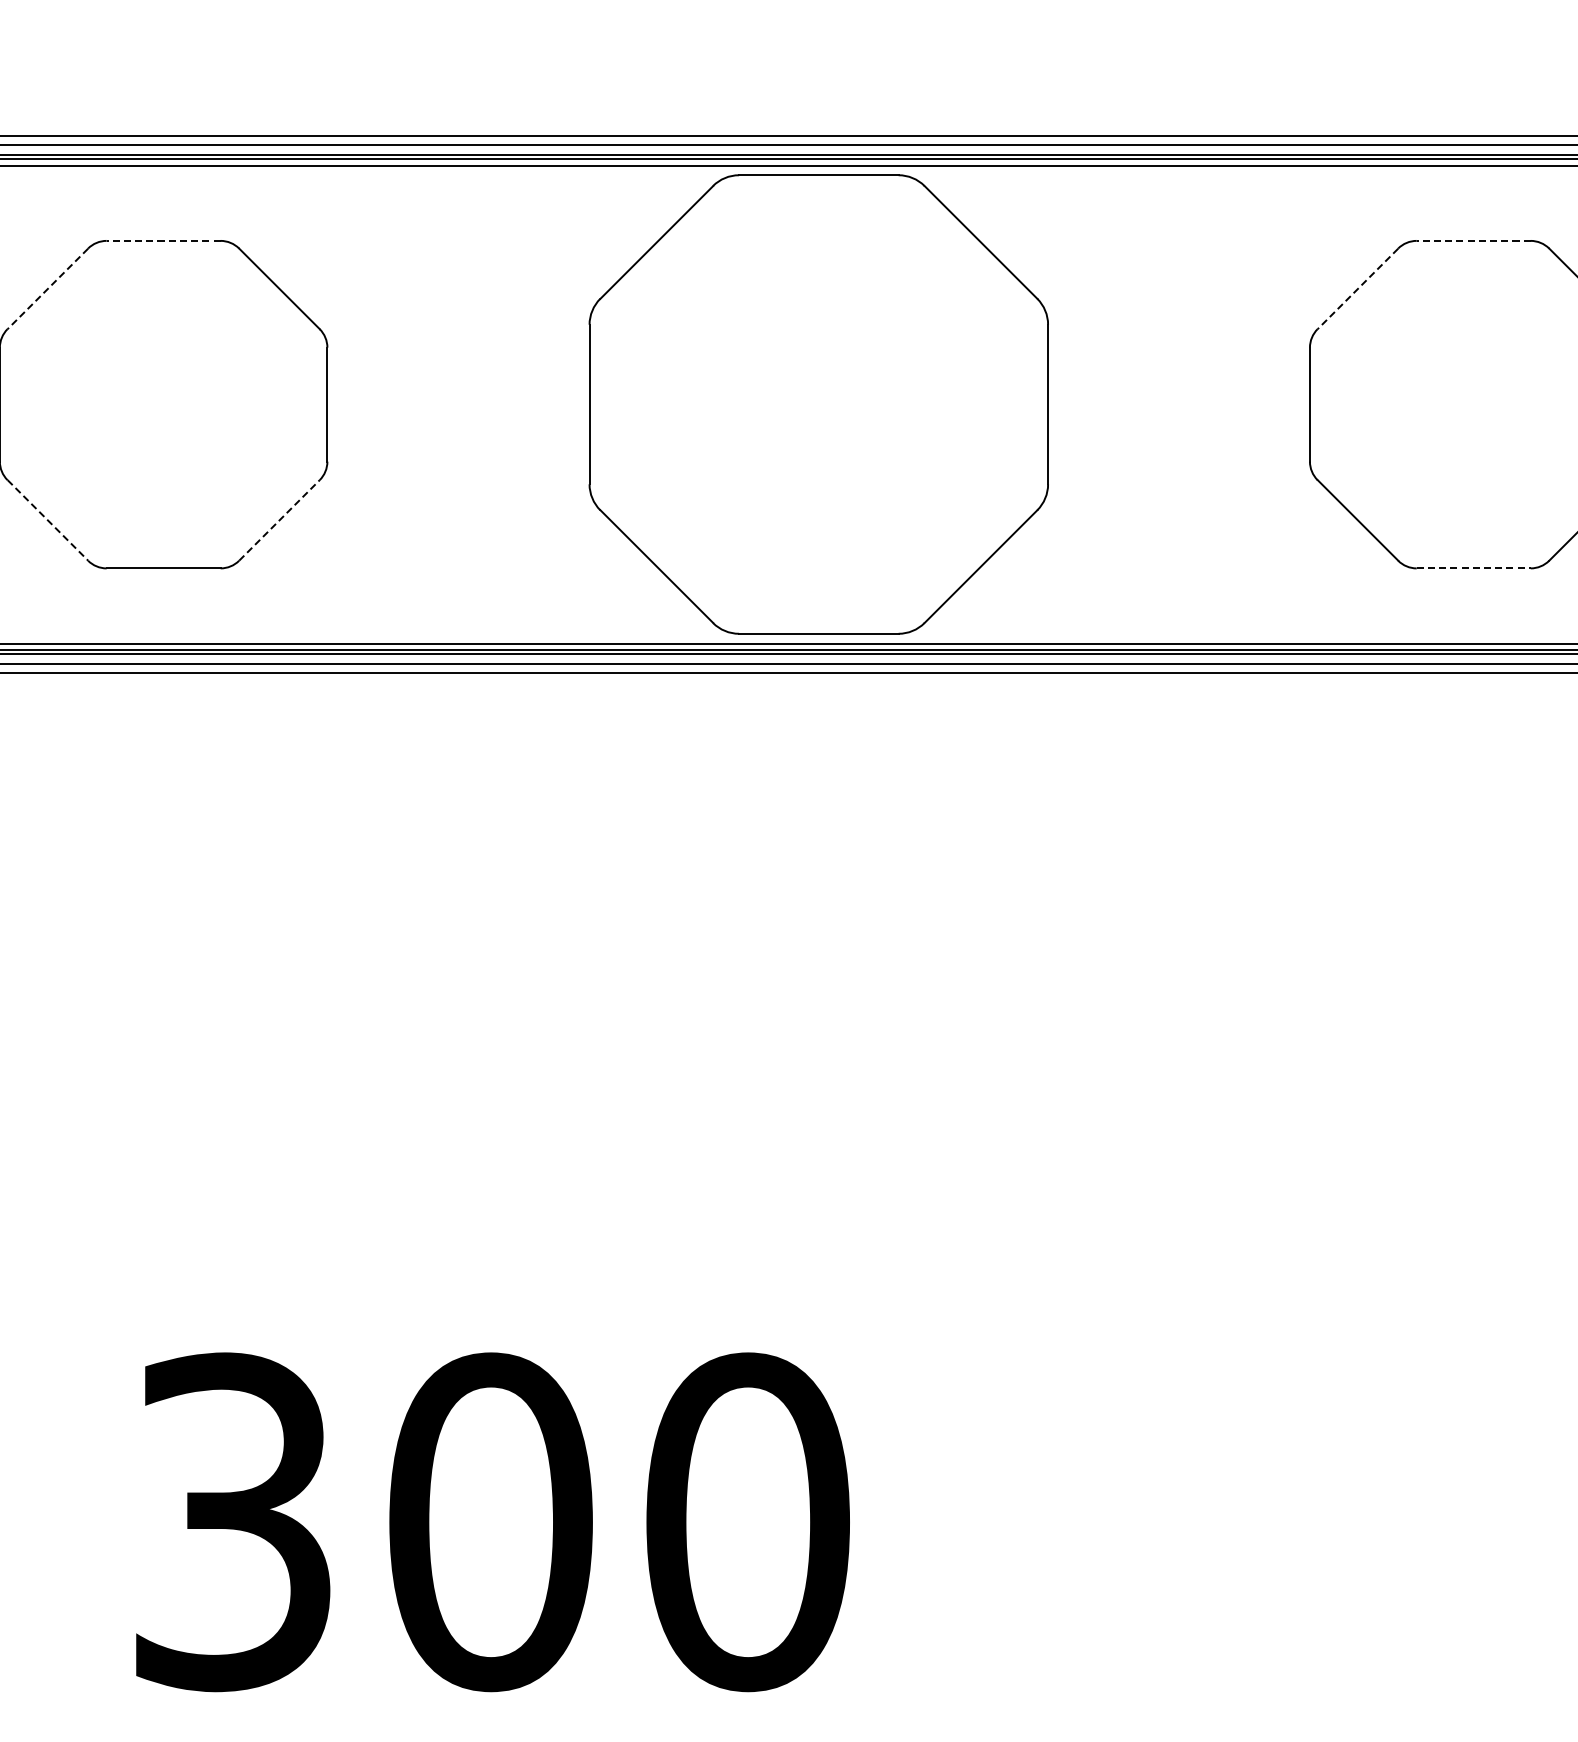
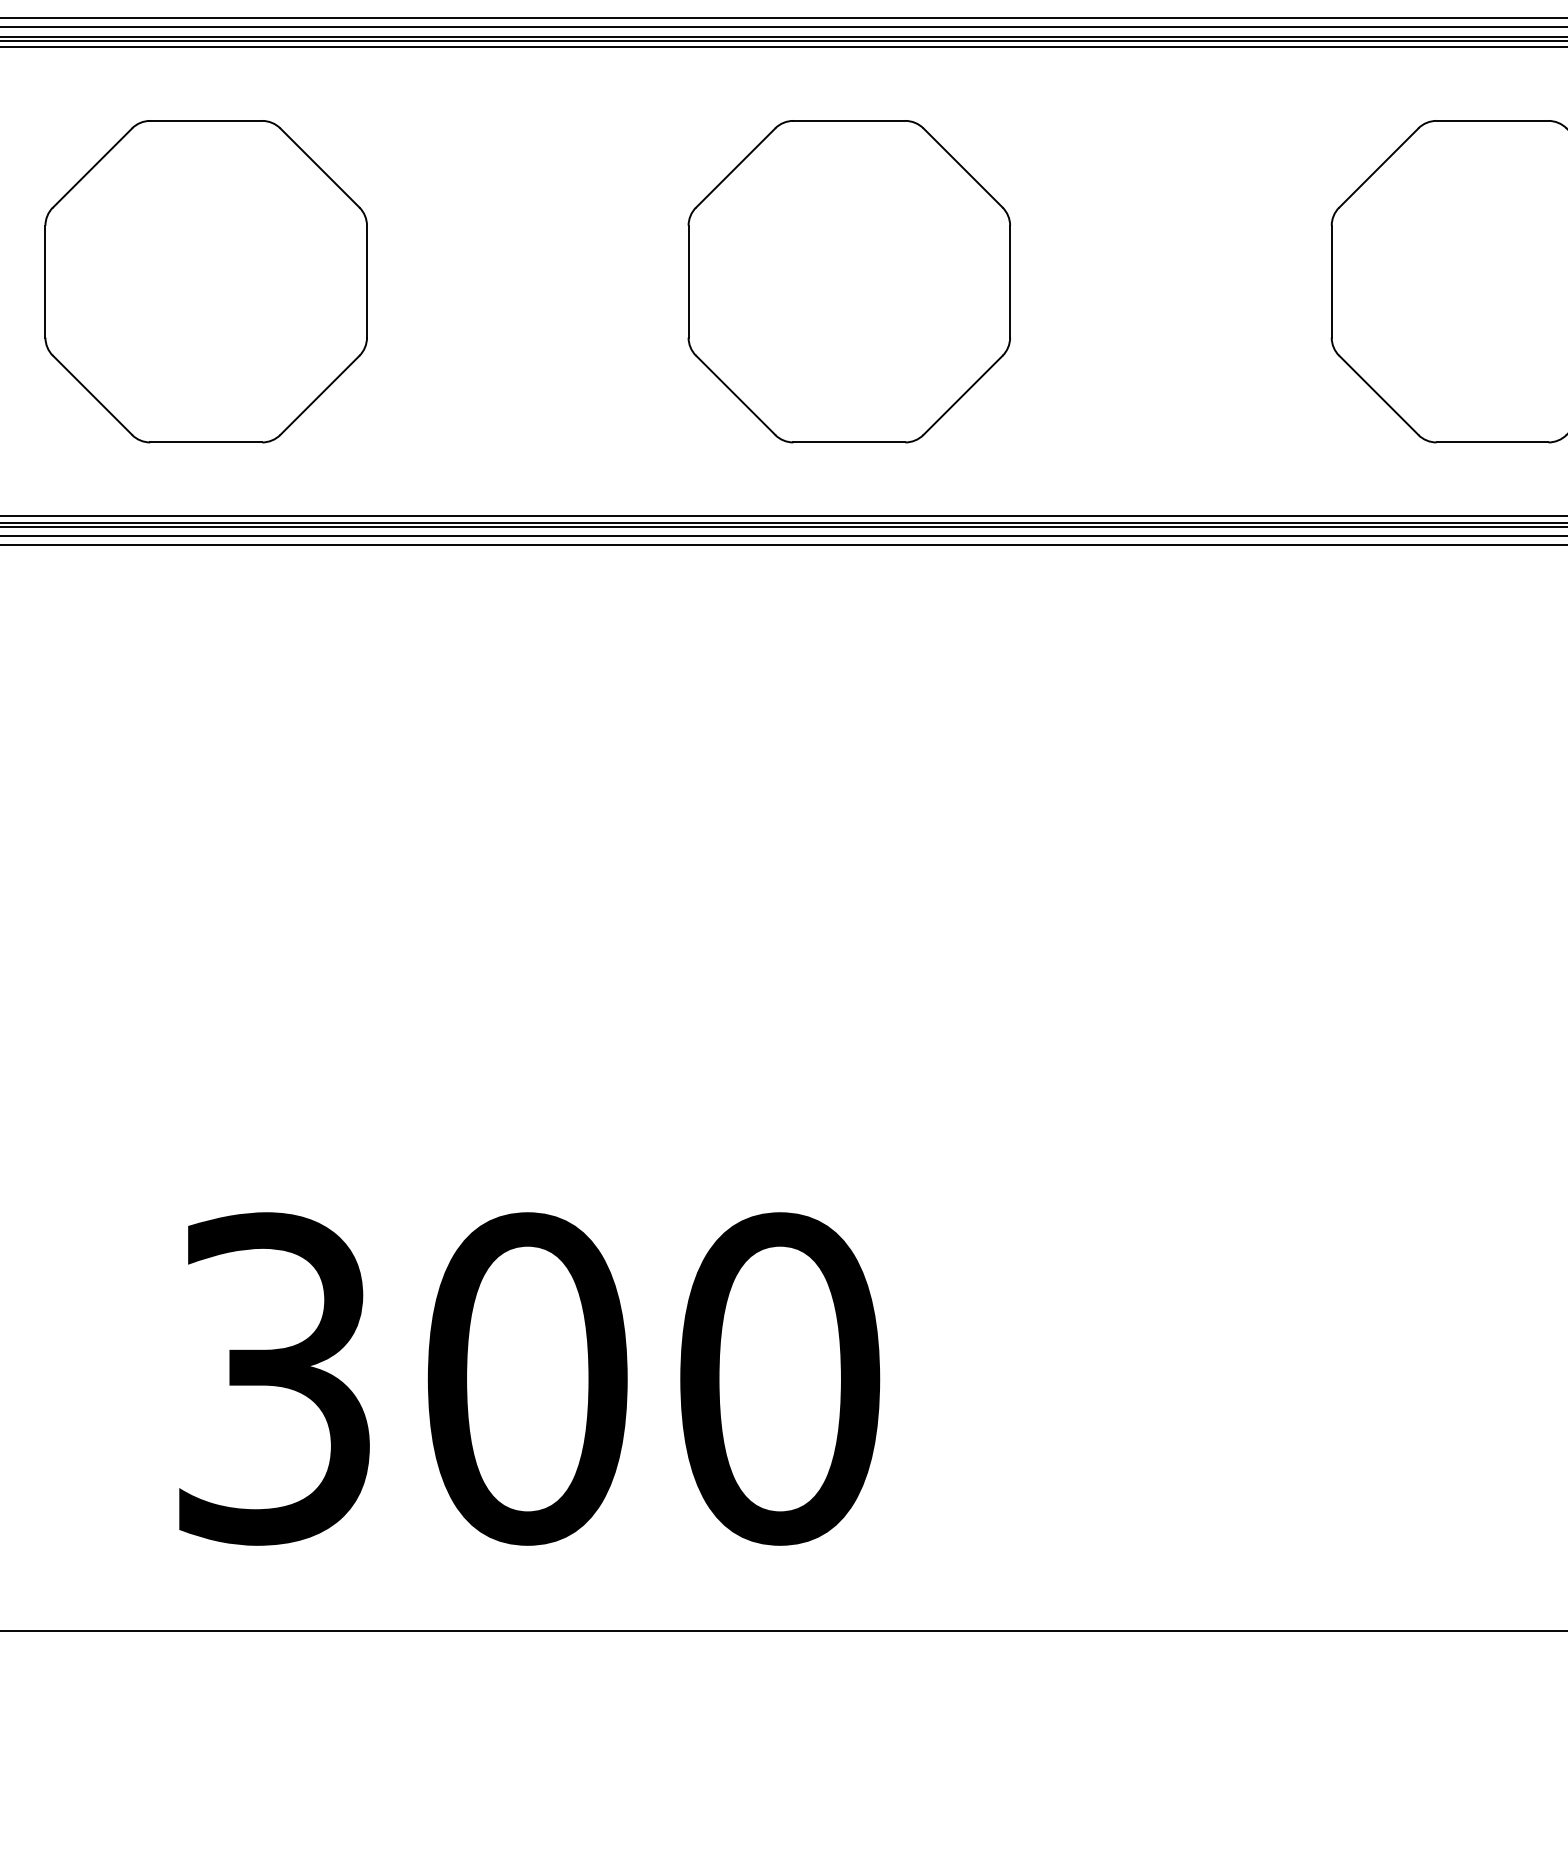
line: (163, 240) -> (206, 120), dashed -> solid
line: (1473, 240) -> (1492, 120), dashed -> solid
line: (47, 289) -> (92, 168), dashed -> solid
line: (1357, 289) -> (1378, 168), dashed -> solid
part: (817, 404) -> (848, 281), size x0.71
line: (47, 520) -> (92, 395), dashed -> solid
line: (280, 520) -> (320, 395), dashed -> solid
line: (1473, 568) -> (1492, 442), dashed -> solid

